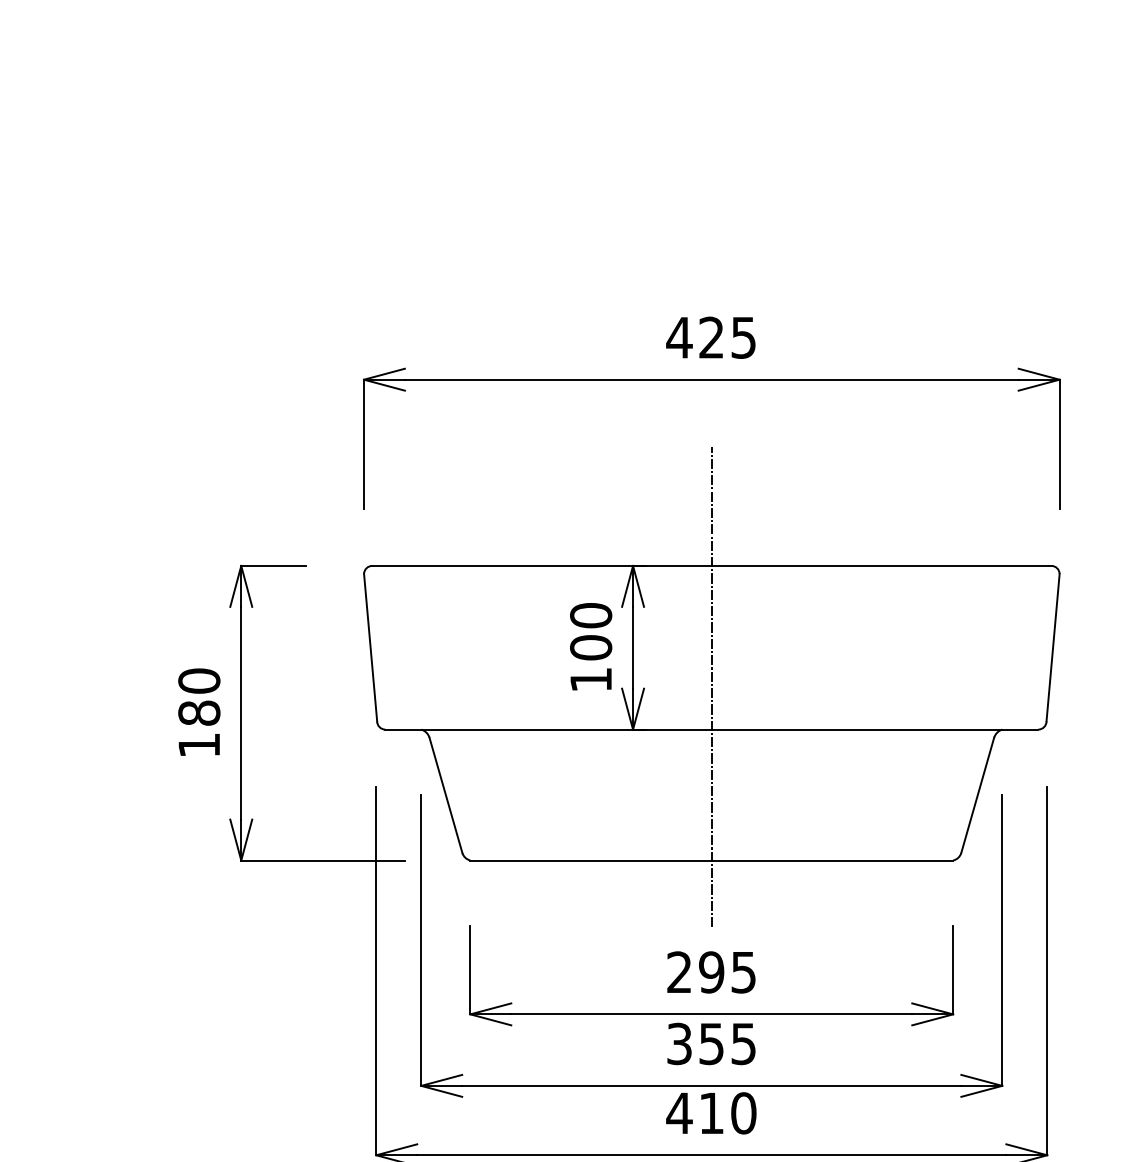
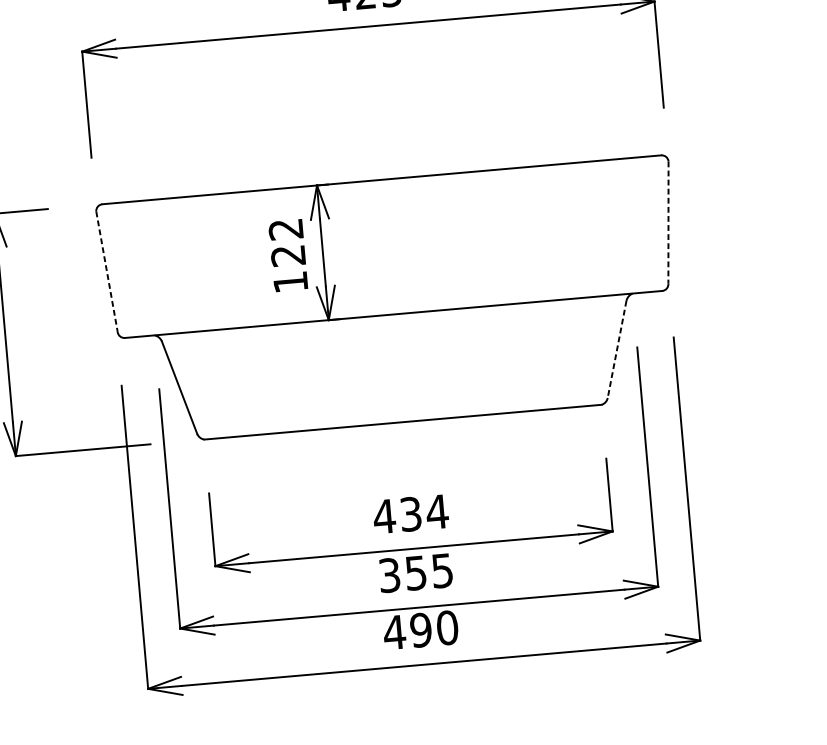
text: (591, 631) -> (287, 242), 100 -> 122
line: (370, 647) -> (106, 271), solid -> dashed
line: (1053, 647) -> (668, 222), solid -> dashed
line: (711, 687) -> (390, 279), removed
line: (977, 795) -> (616, 349), solid -> dashed
text: (711, 972) -> (410, 514), 295 -> 434
text: (711, 1113) -> (420, 630), 410 -> 490

